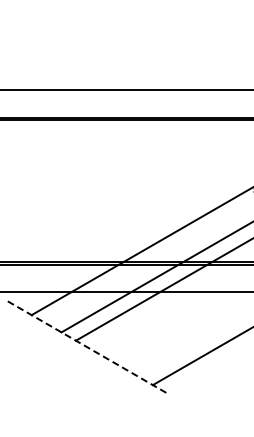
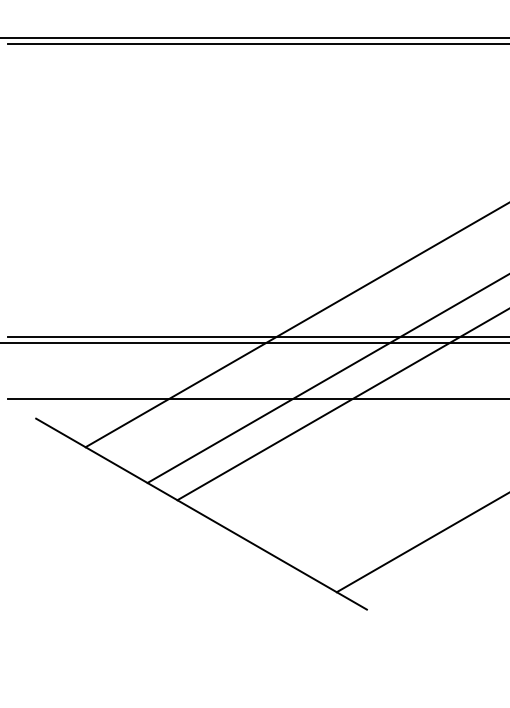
line: (88, 347) -> (203, 514), dashed -> solid

